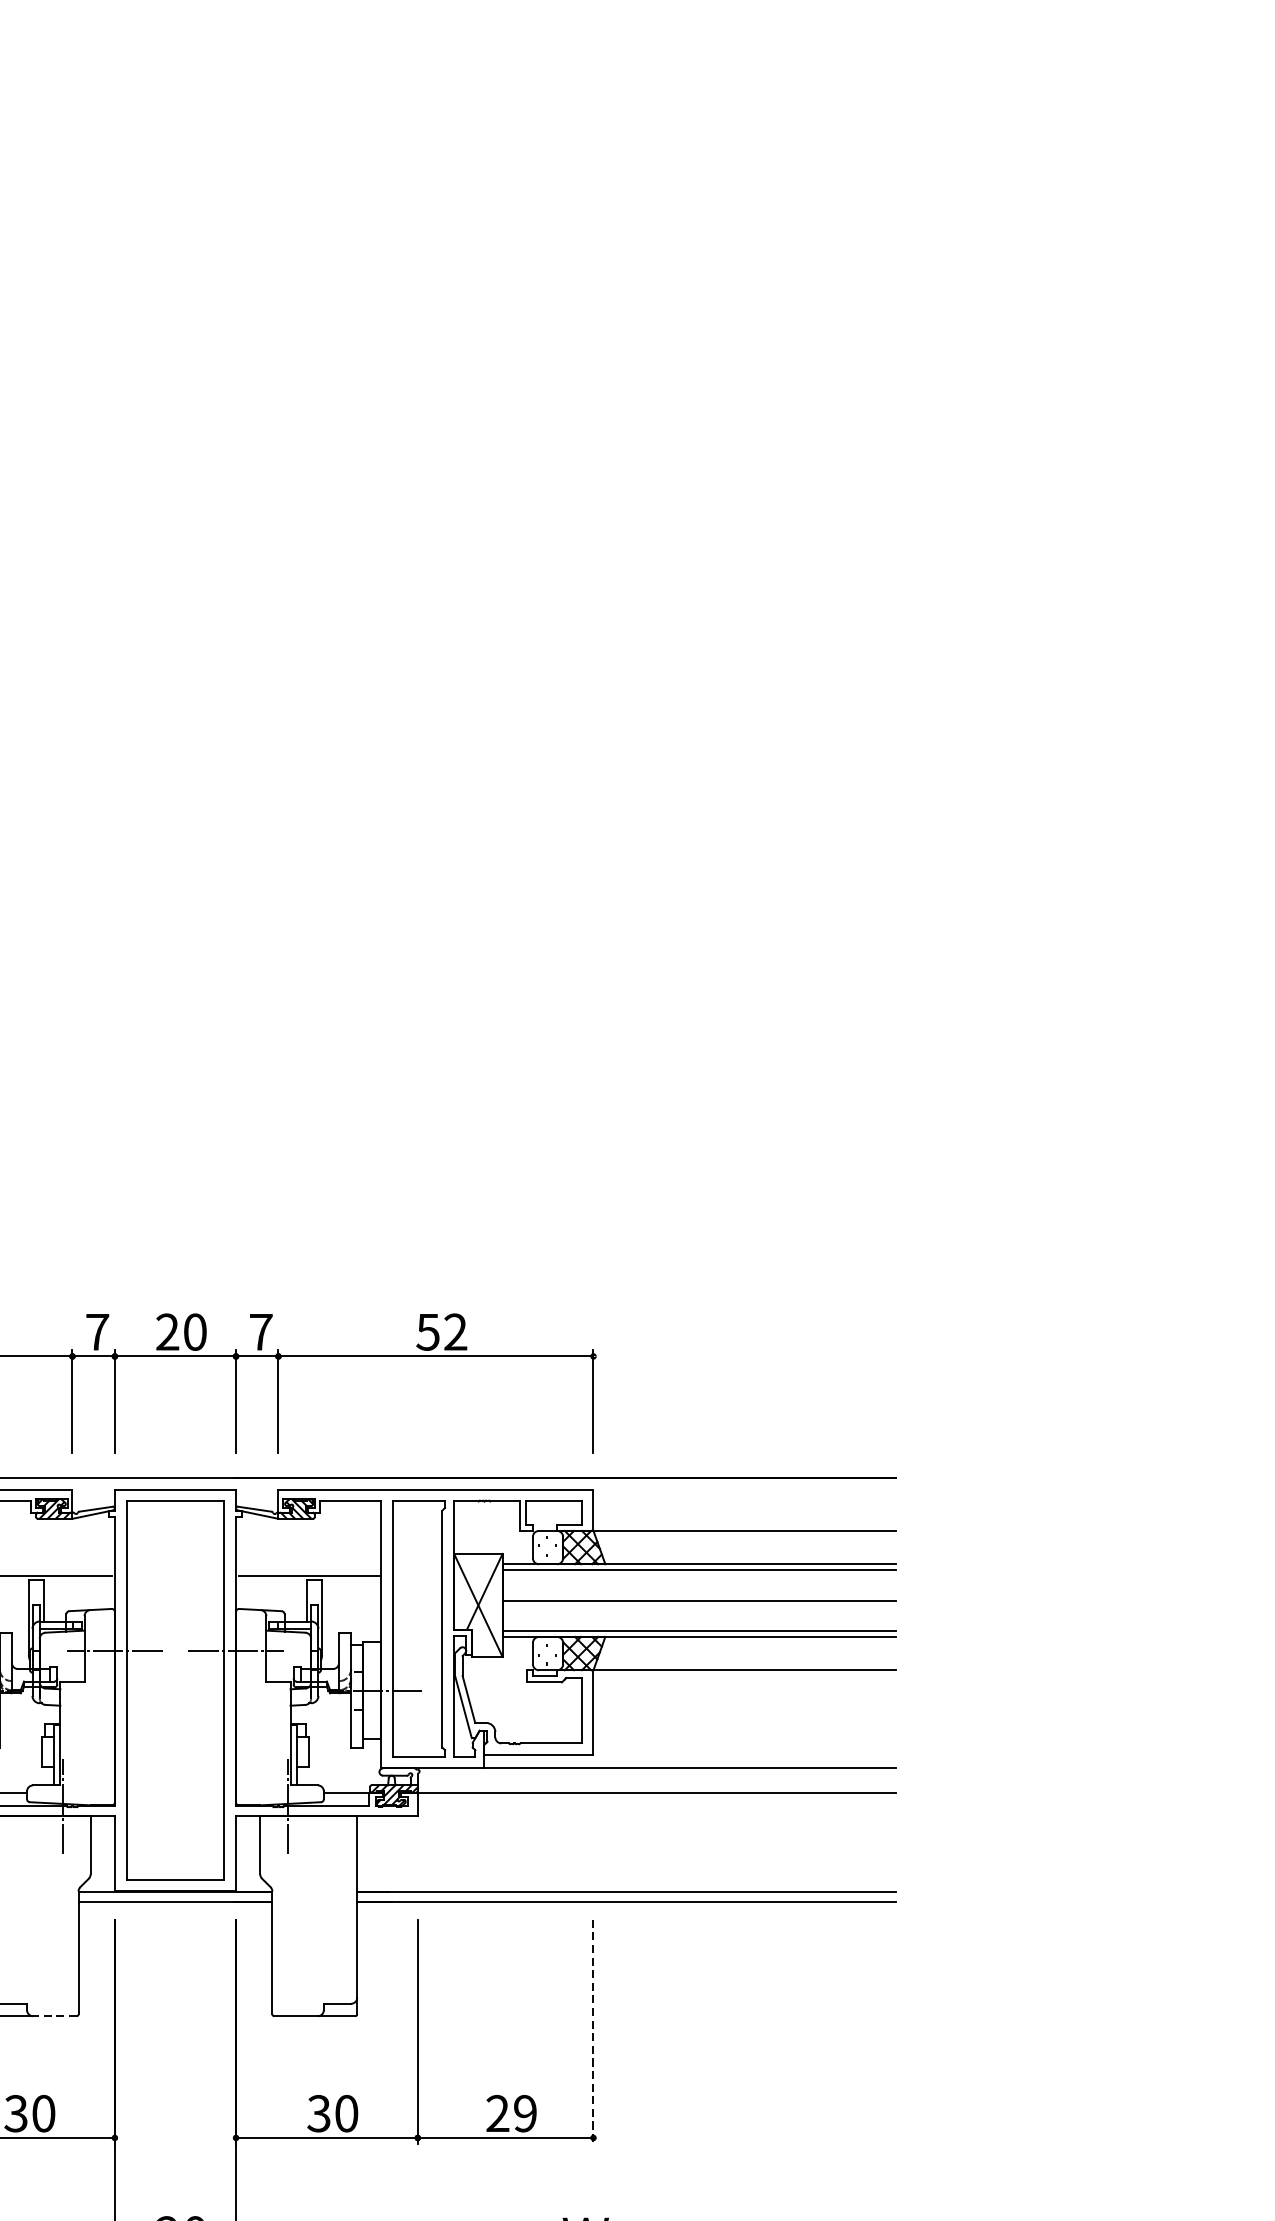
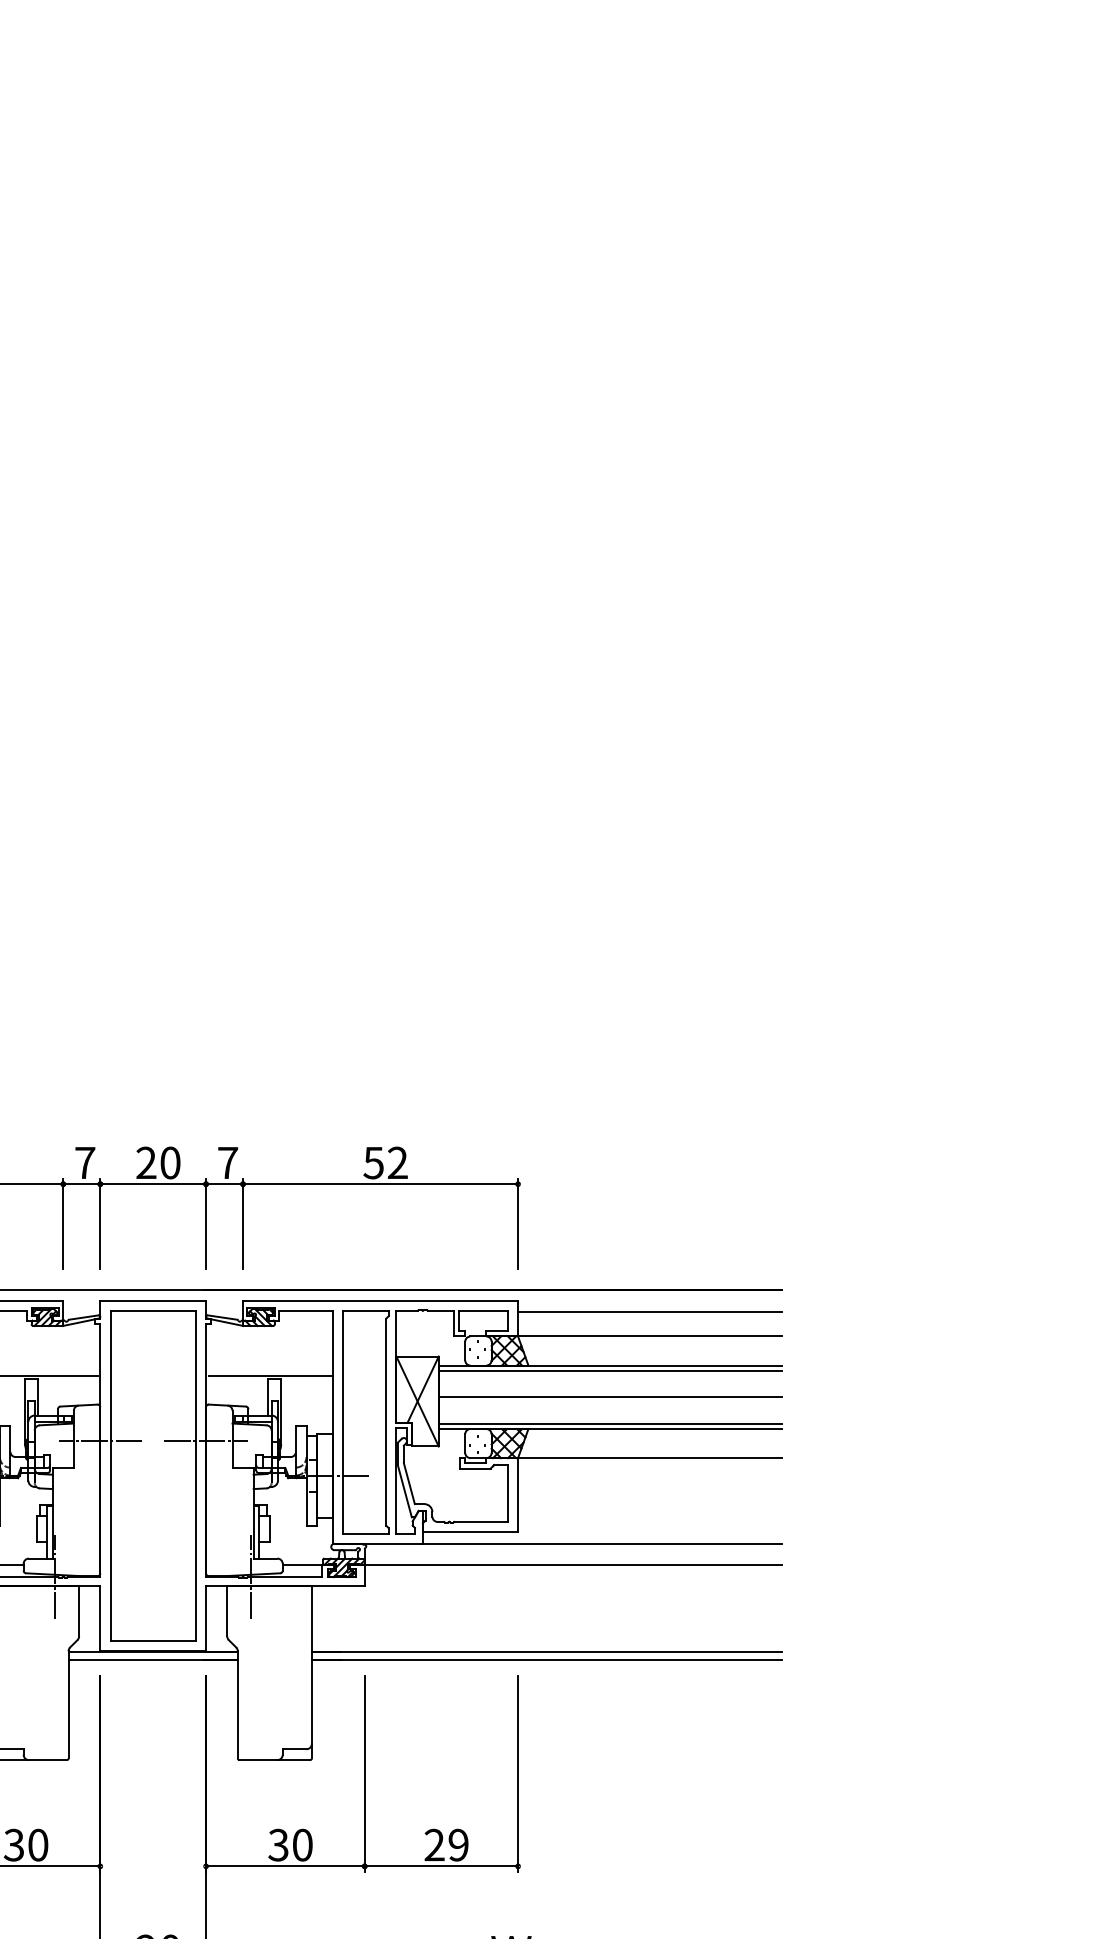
line: (745, 1503) -> (650, 1312), added
line: (54, 2016) -> (47, 1760), dashed -> solid
line: (593, 2031) -> (518, 1773), dashed -> solid

